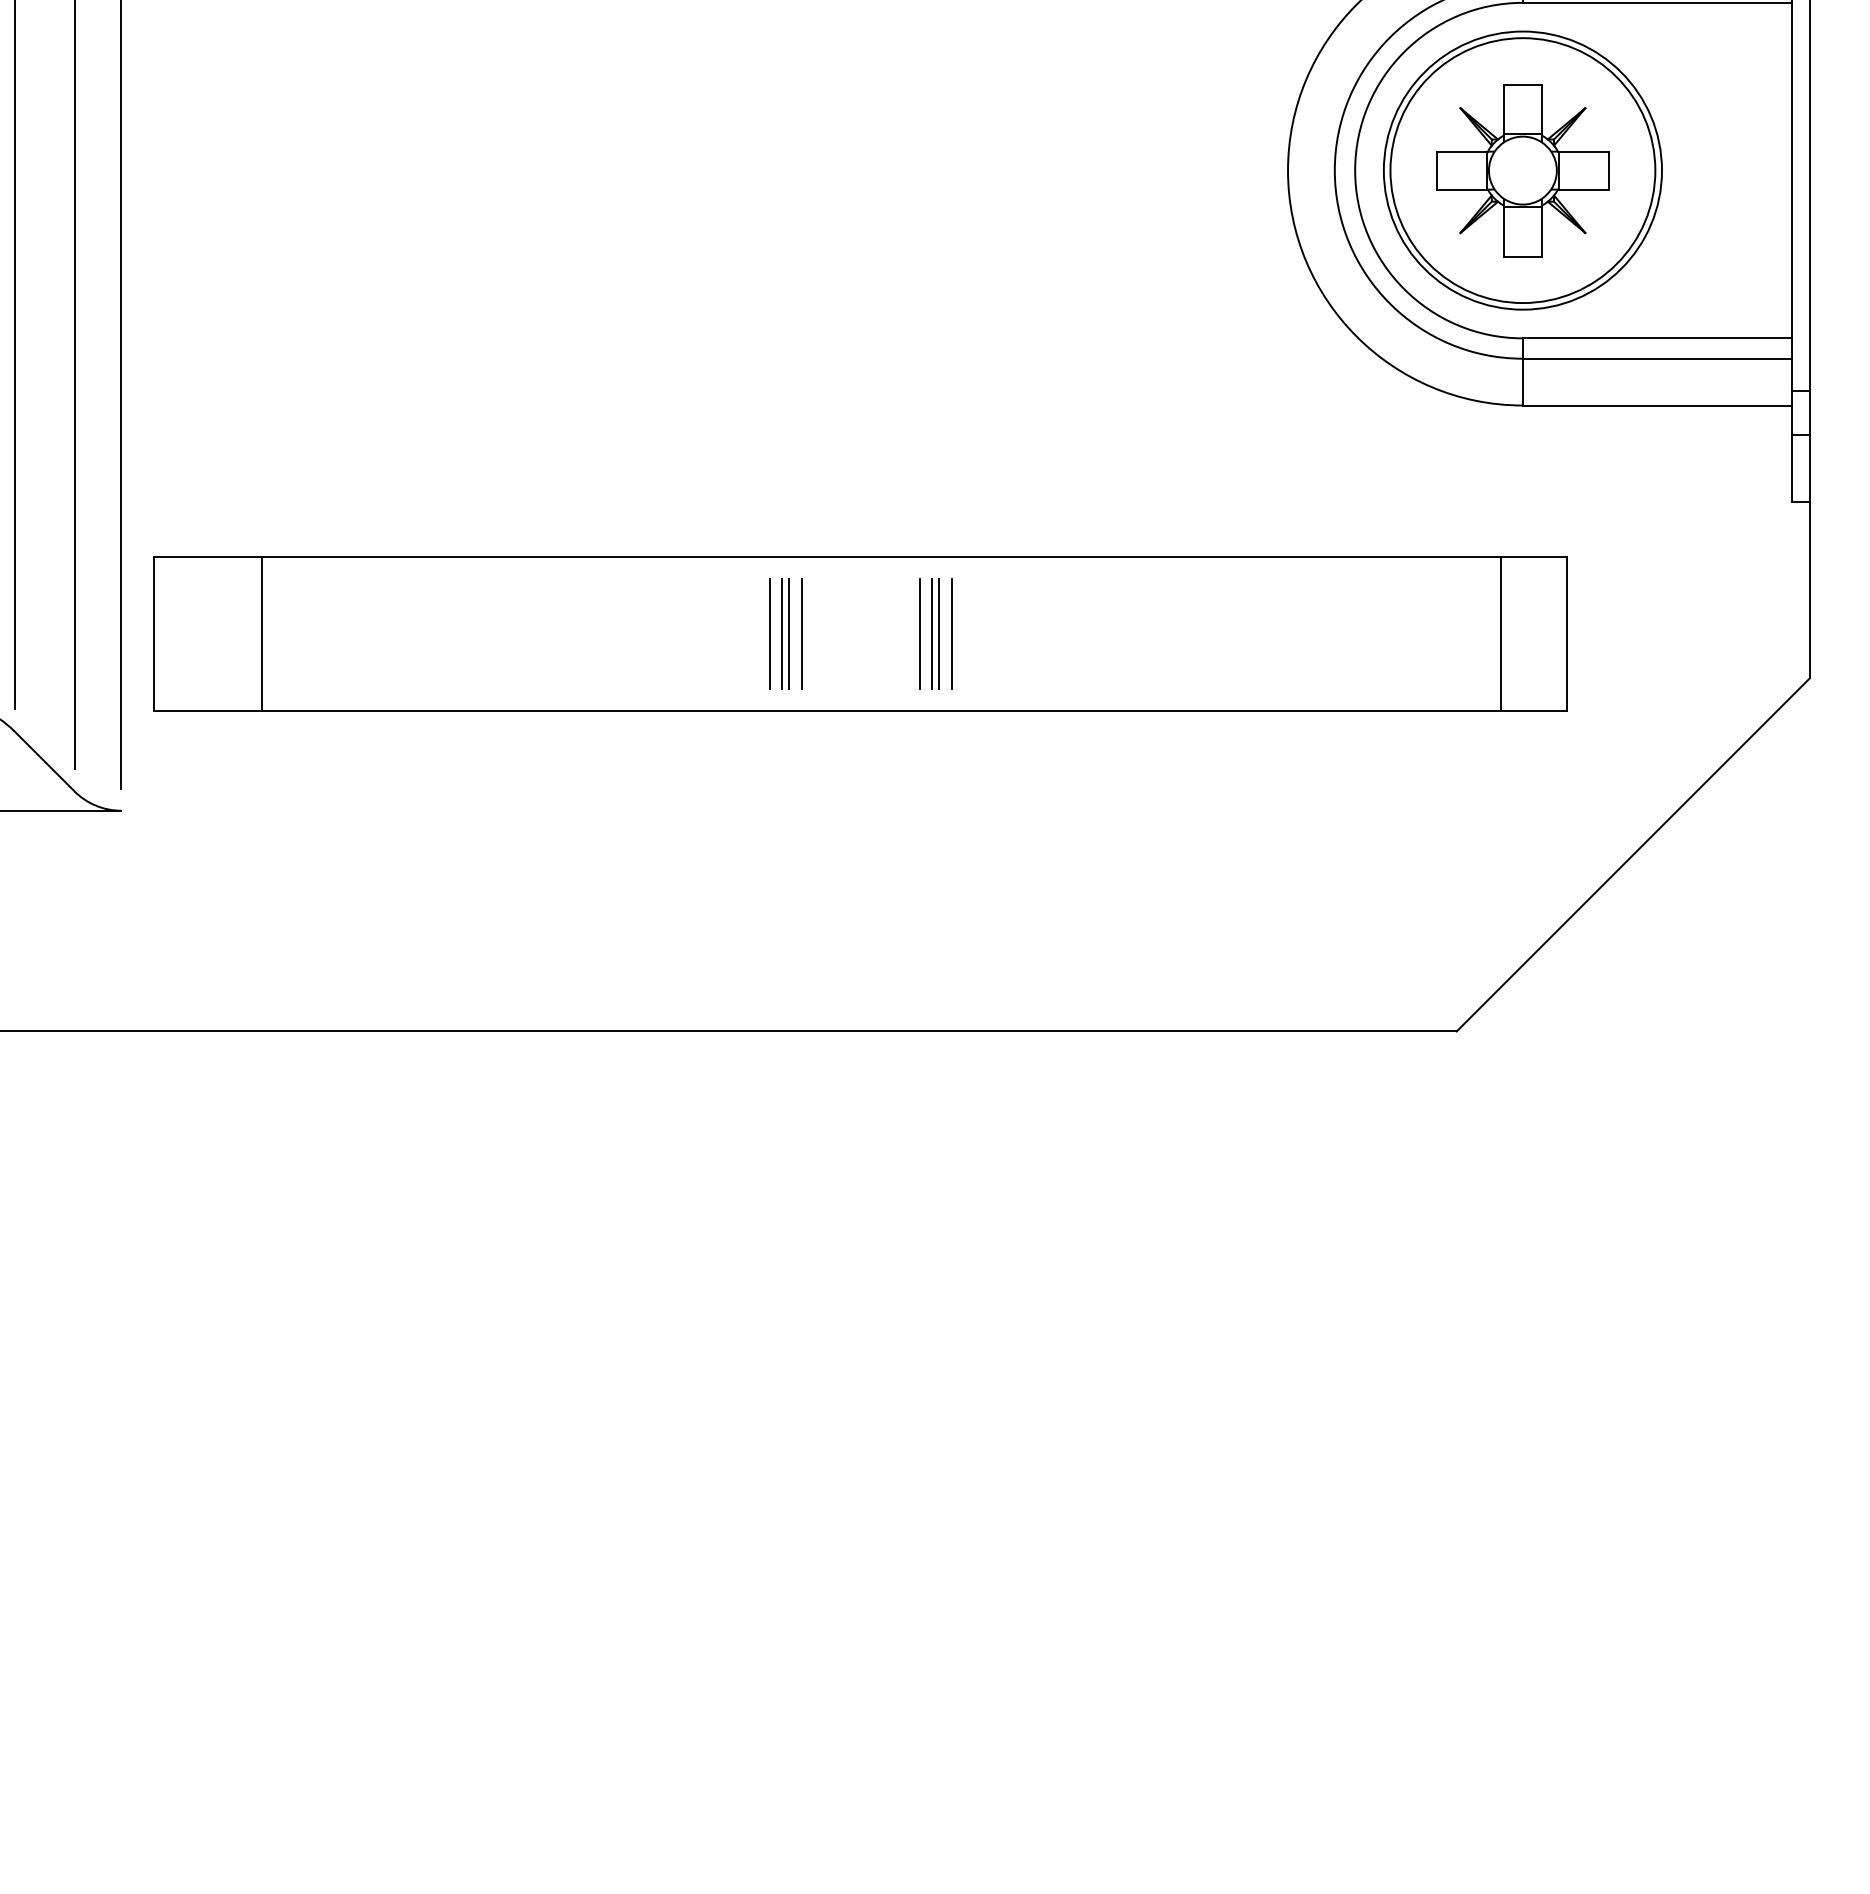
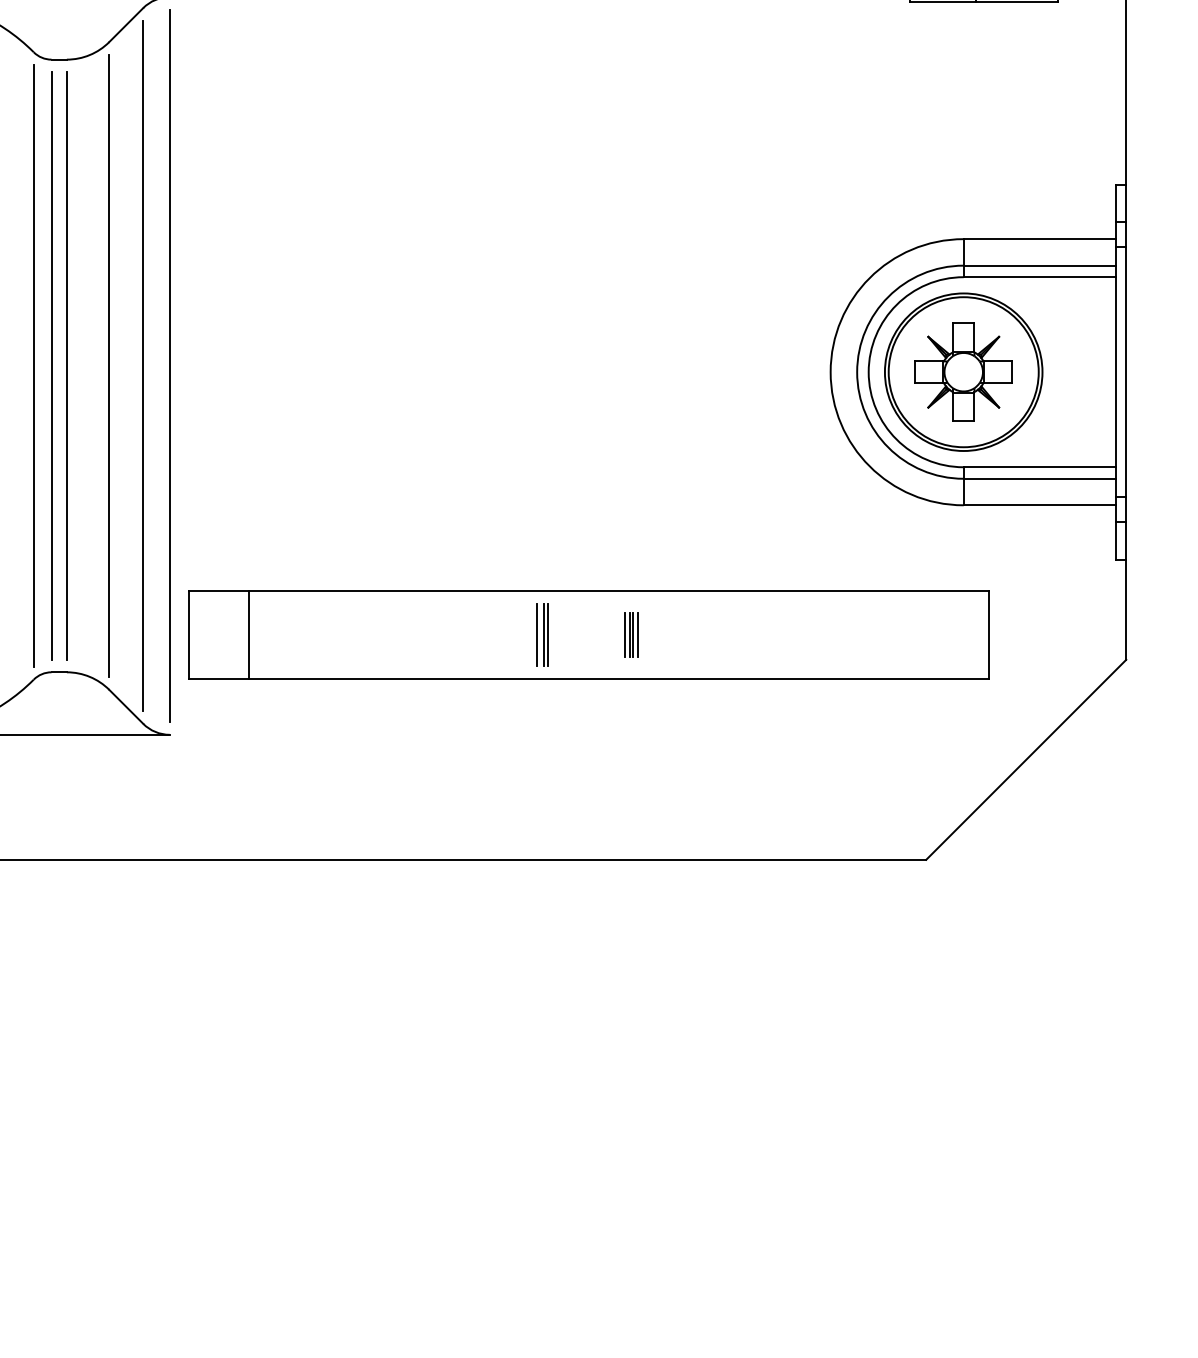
line: (802, 633) -> (555, 634), removed
part: (934, 633) -> (630, 634), size x0.7
line: (1501, 633) -> (951, 634), removed

